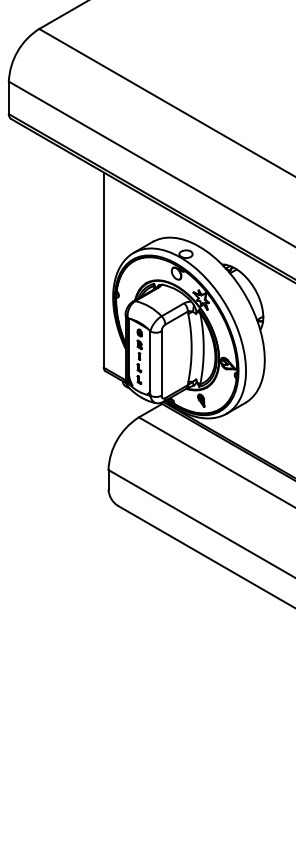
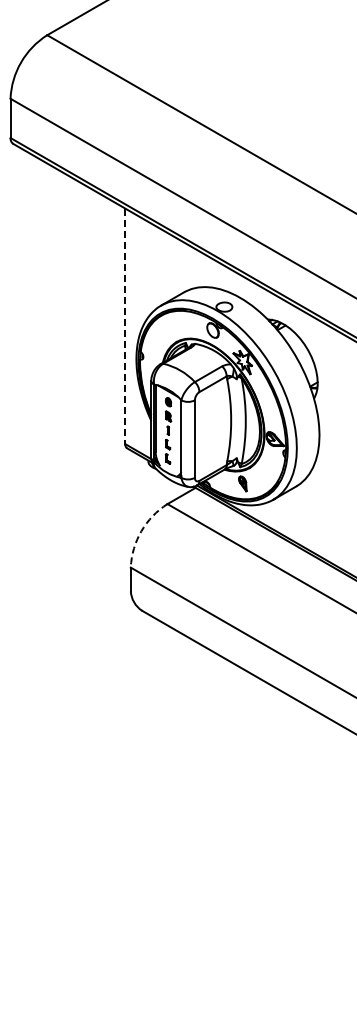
line: (104, 270) -> (125, 326), solid -> dashed
arc: (117, 440) -> (141, 531), solid -> dashed

